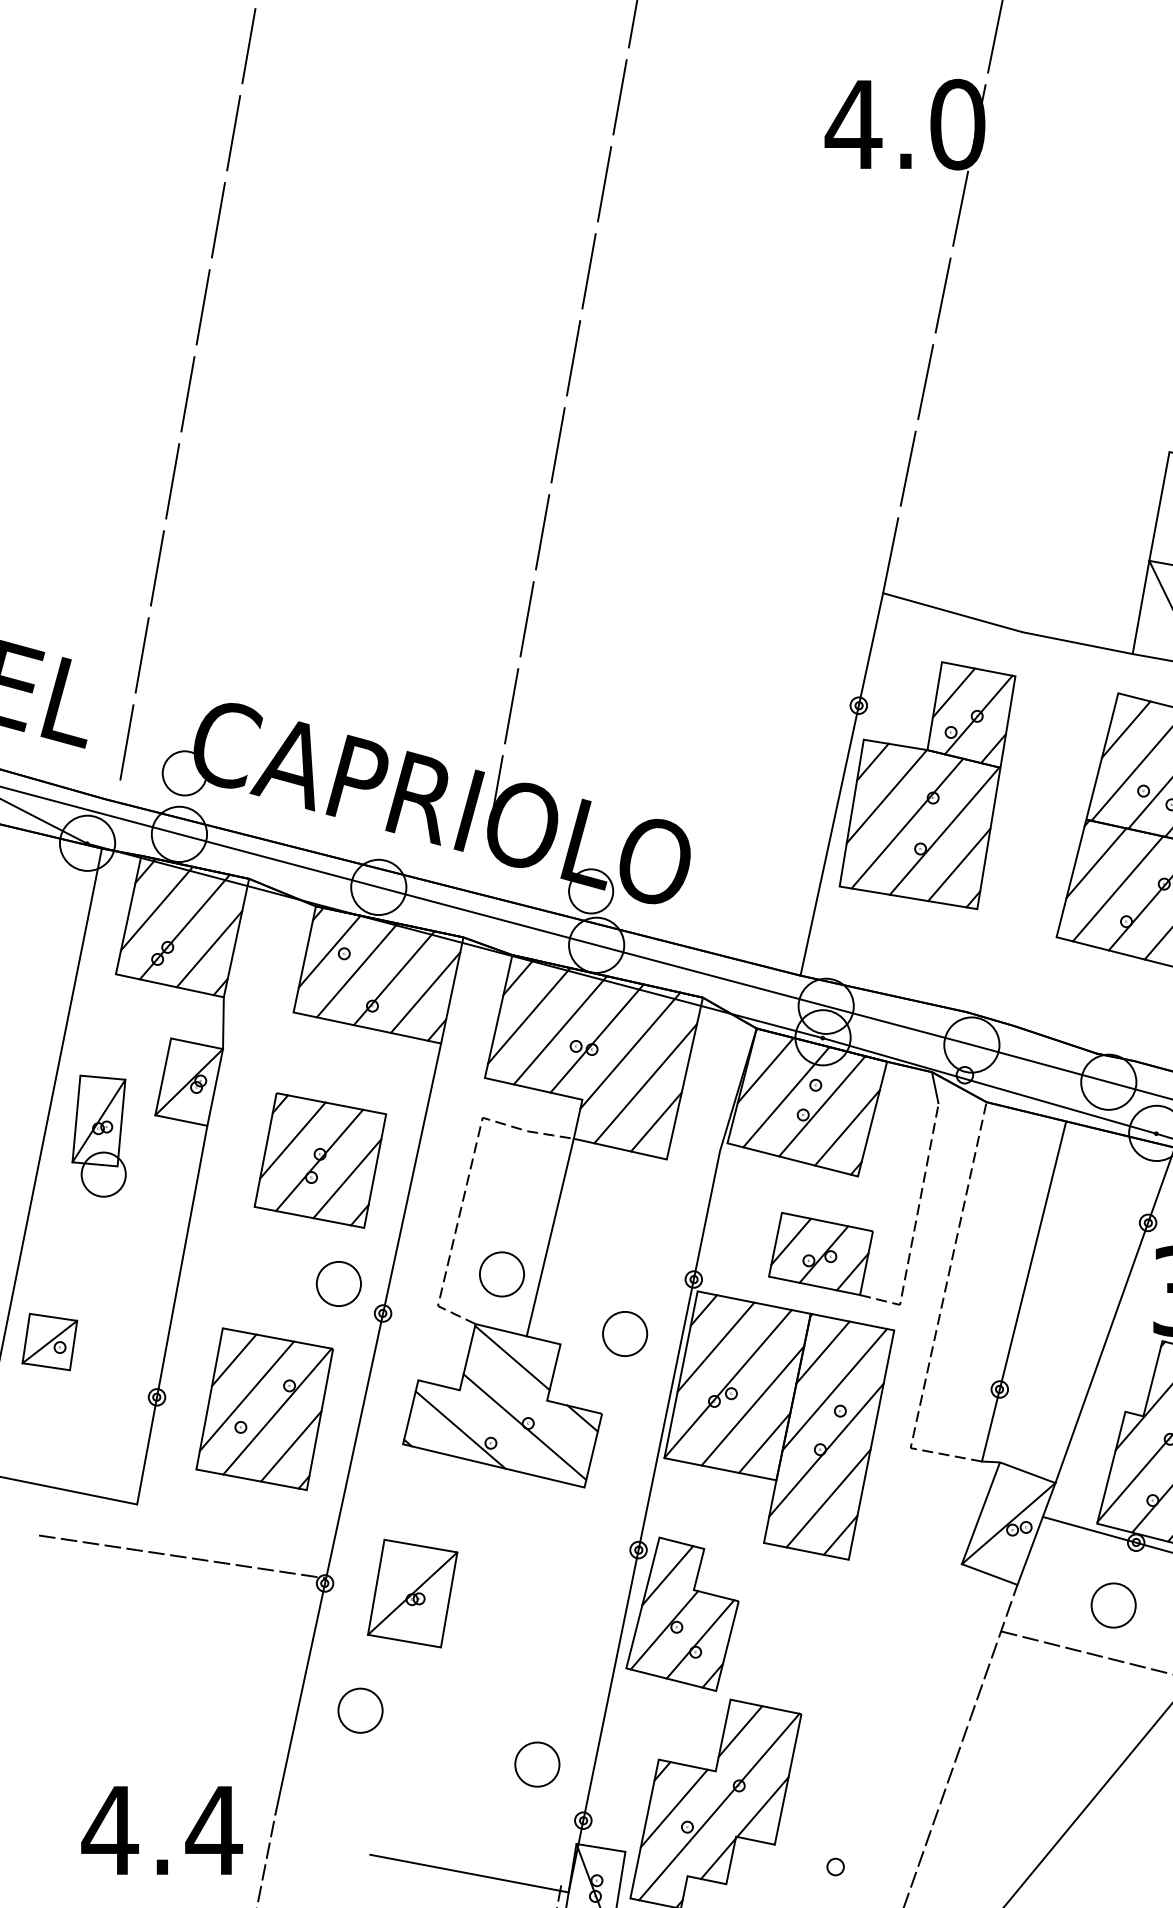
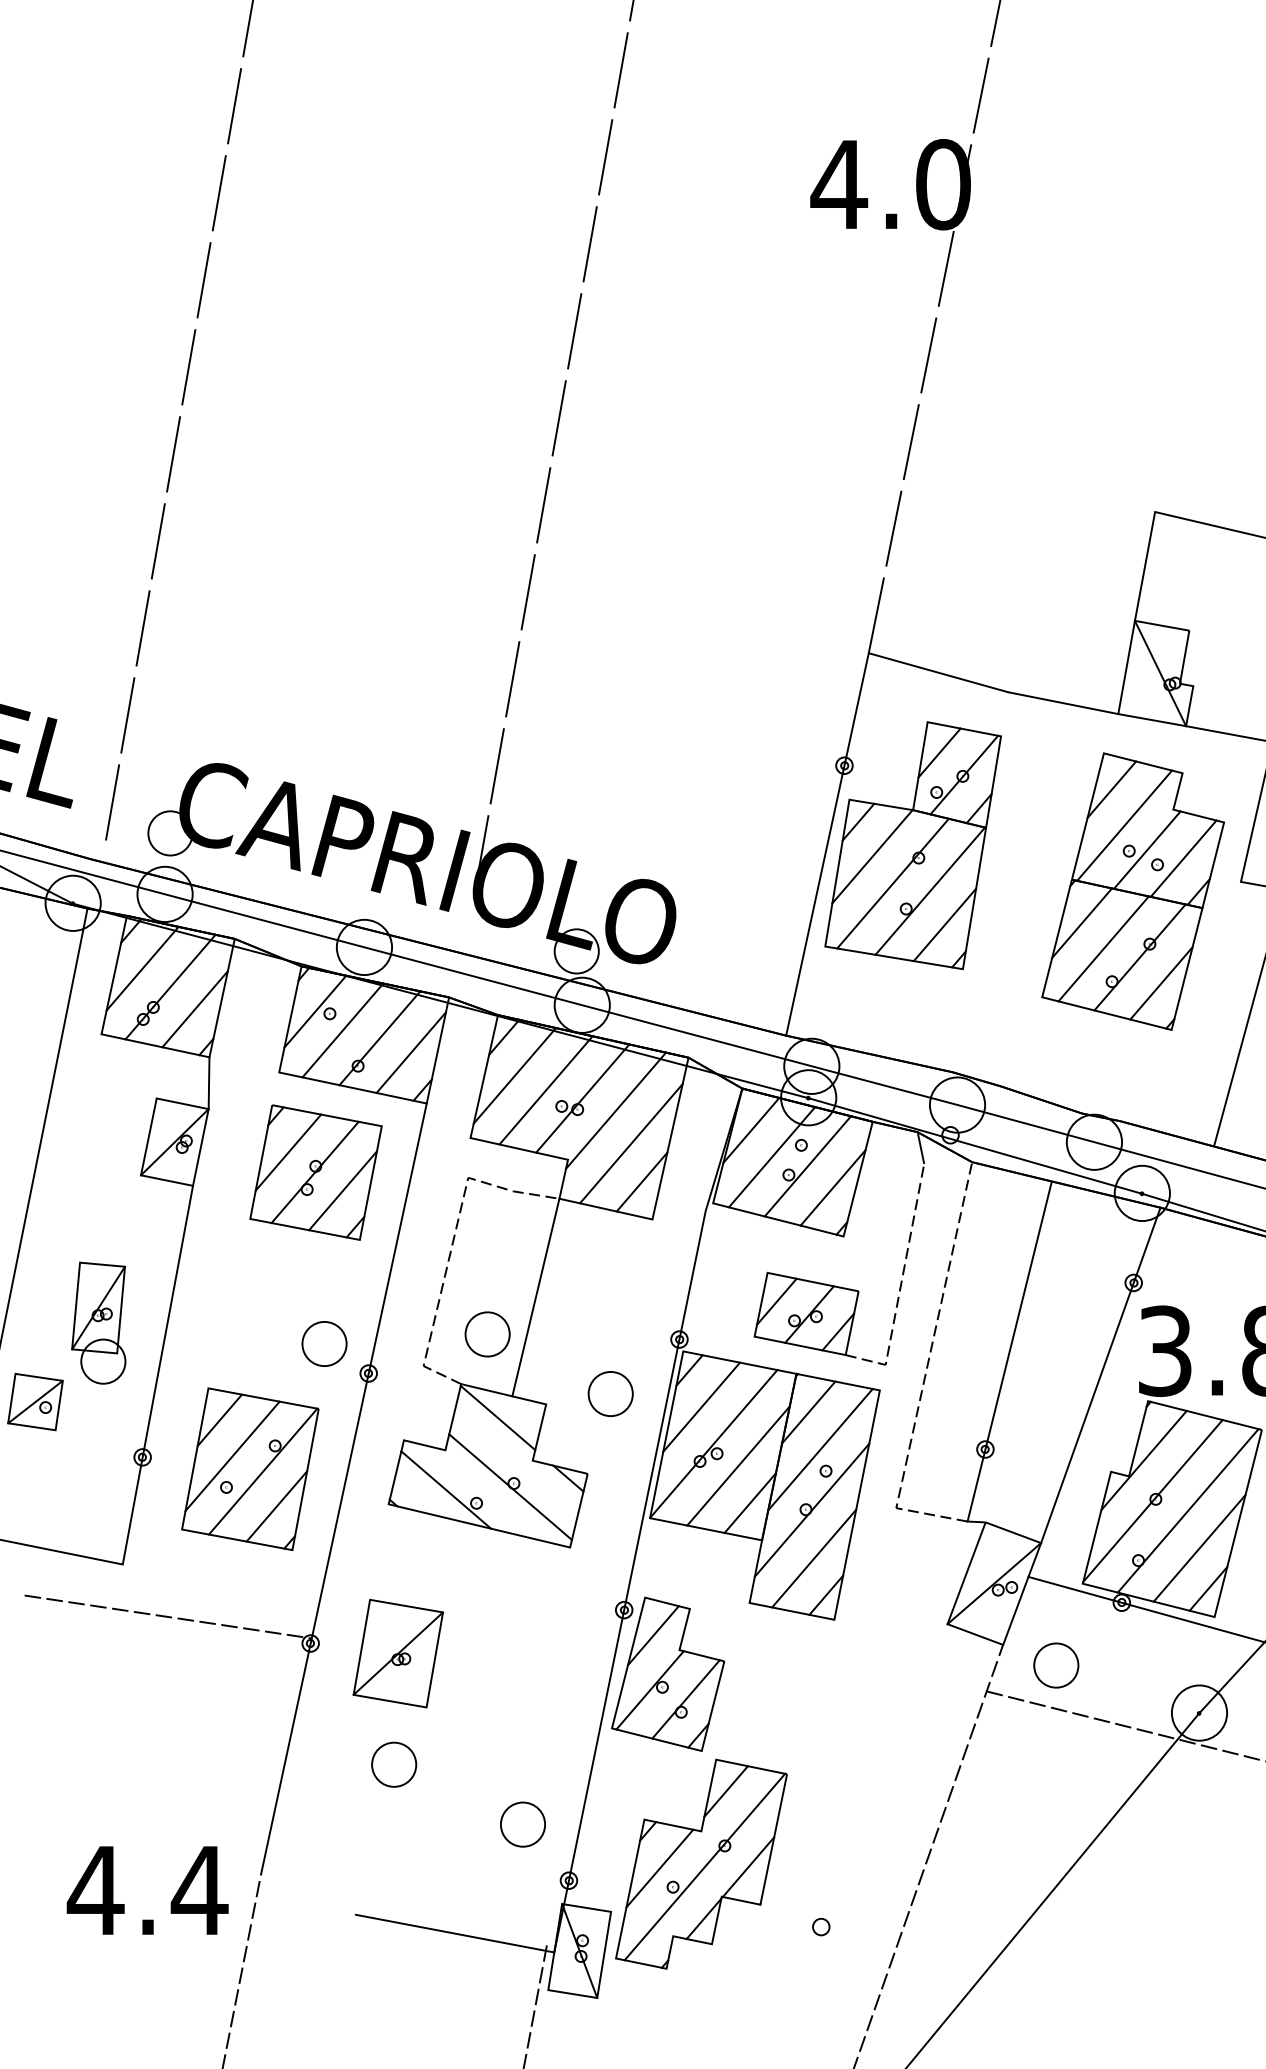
part: (98, 1135) -> (98, 1322), moved
part: (319, 1160) -> (315, 1172), moved
part: (1113, 1605) -> (1056, 1665), moved
part: (360, 1710) -> (394, 1764), moved

